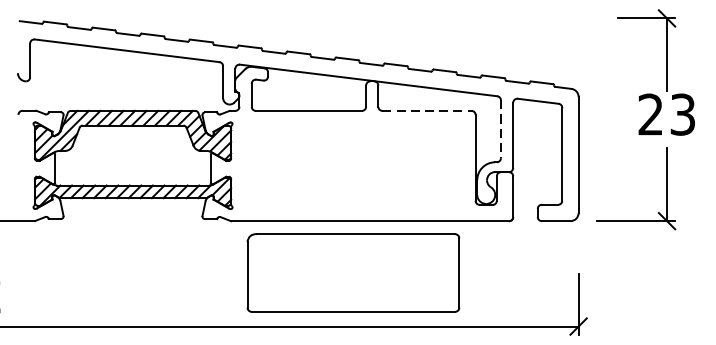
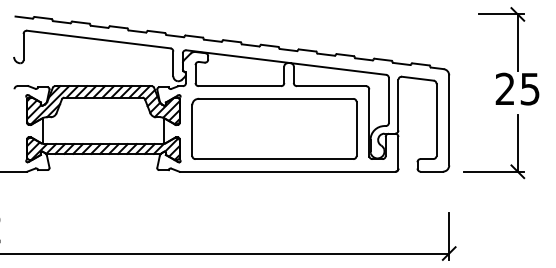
line: (426, 111) -> (331, 86), dashed -> solid
text: (683, 113) -> (530, 88), 23 -> 25
line: (500, 129) -> (388, 100), dashed -> solid
part: (353, 272) -> (274, 128), moved

